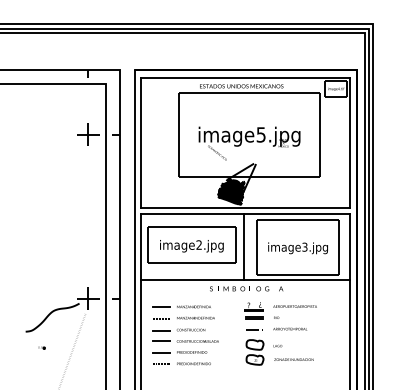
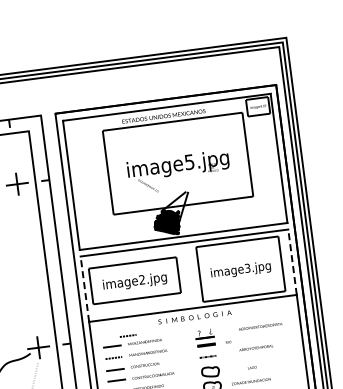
line: (141, 246) -> (84, 288), solid -> dashed
line: (243, 246) -> (186, 275), removed
line: (350, 246) -> (292, 261), solid -> dashed
line: (177, 298) -> (127, 335), added
text: (294, 306) -> (259, 326), moved
text: (290, 328) -> (256, 347), moved
text: (277, 345) -> (251, 367), moved

